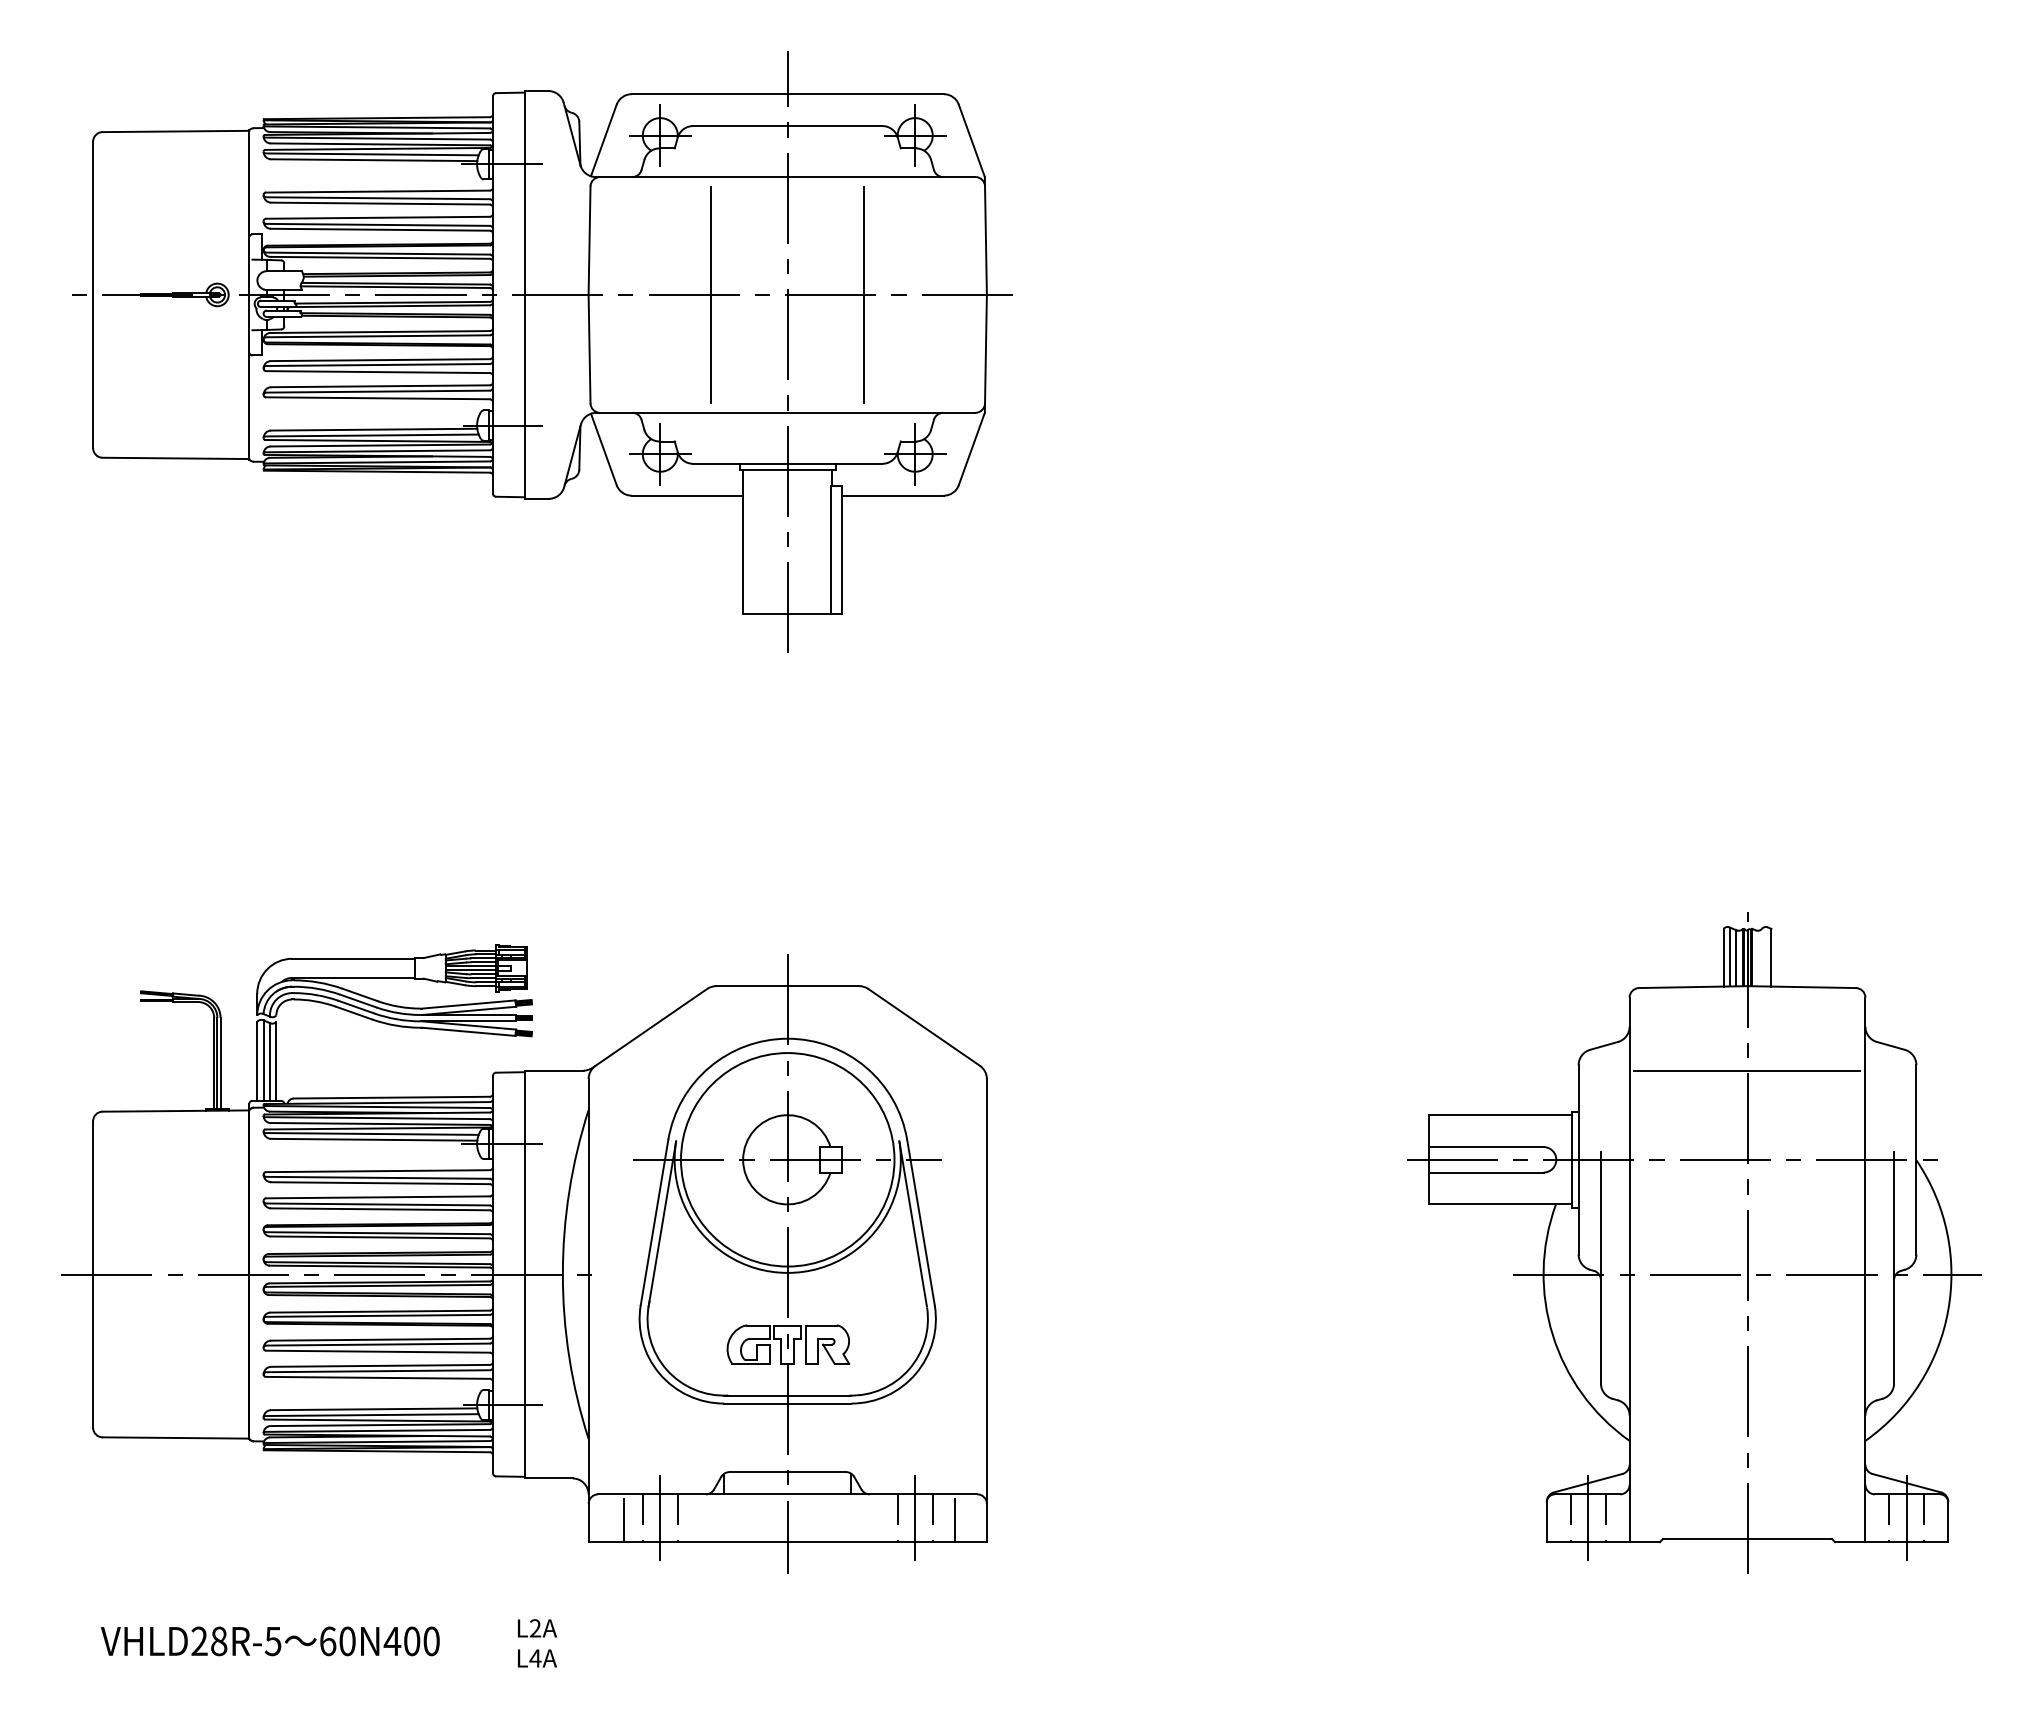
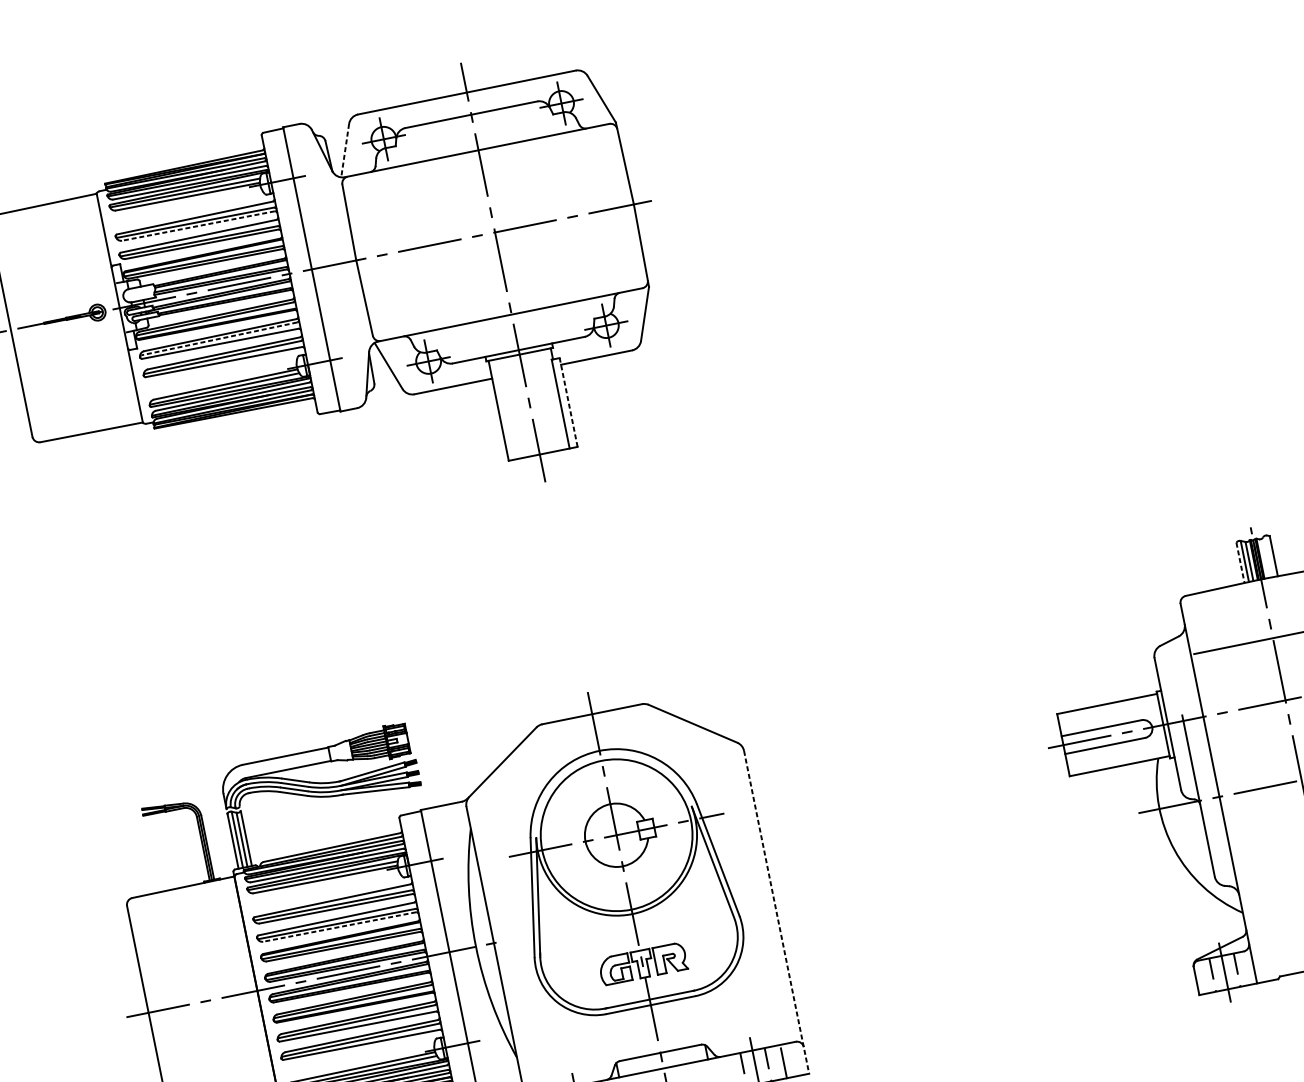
line: (603, 140) -> (344, 150), solid -> dashed
line: (380, 203) -> (198, 225), solid -> dashed
line: (711, 294) -> (441, 242), removed
line: (864, 294) -> (548, 221), removed
line: (378, 365) -> (219, 339), solid -> dashed
line: (841, 549) -> (568, 402), solid -> dashed
line: (1723, 957) -> (1240, 562), solid -> dashed
line: (379, 1209) -> (339, 927), solid -> dashed
line: (986, 1310) -> (776, 912), solid -> dashed

